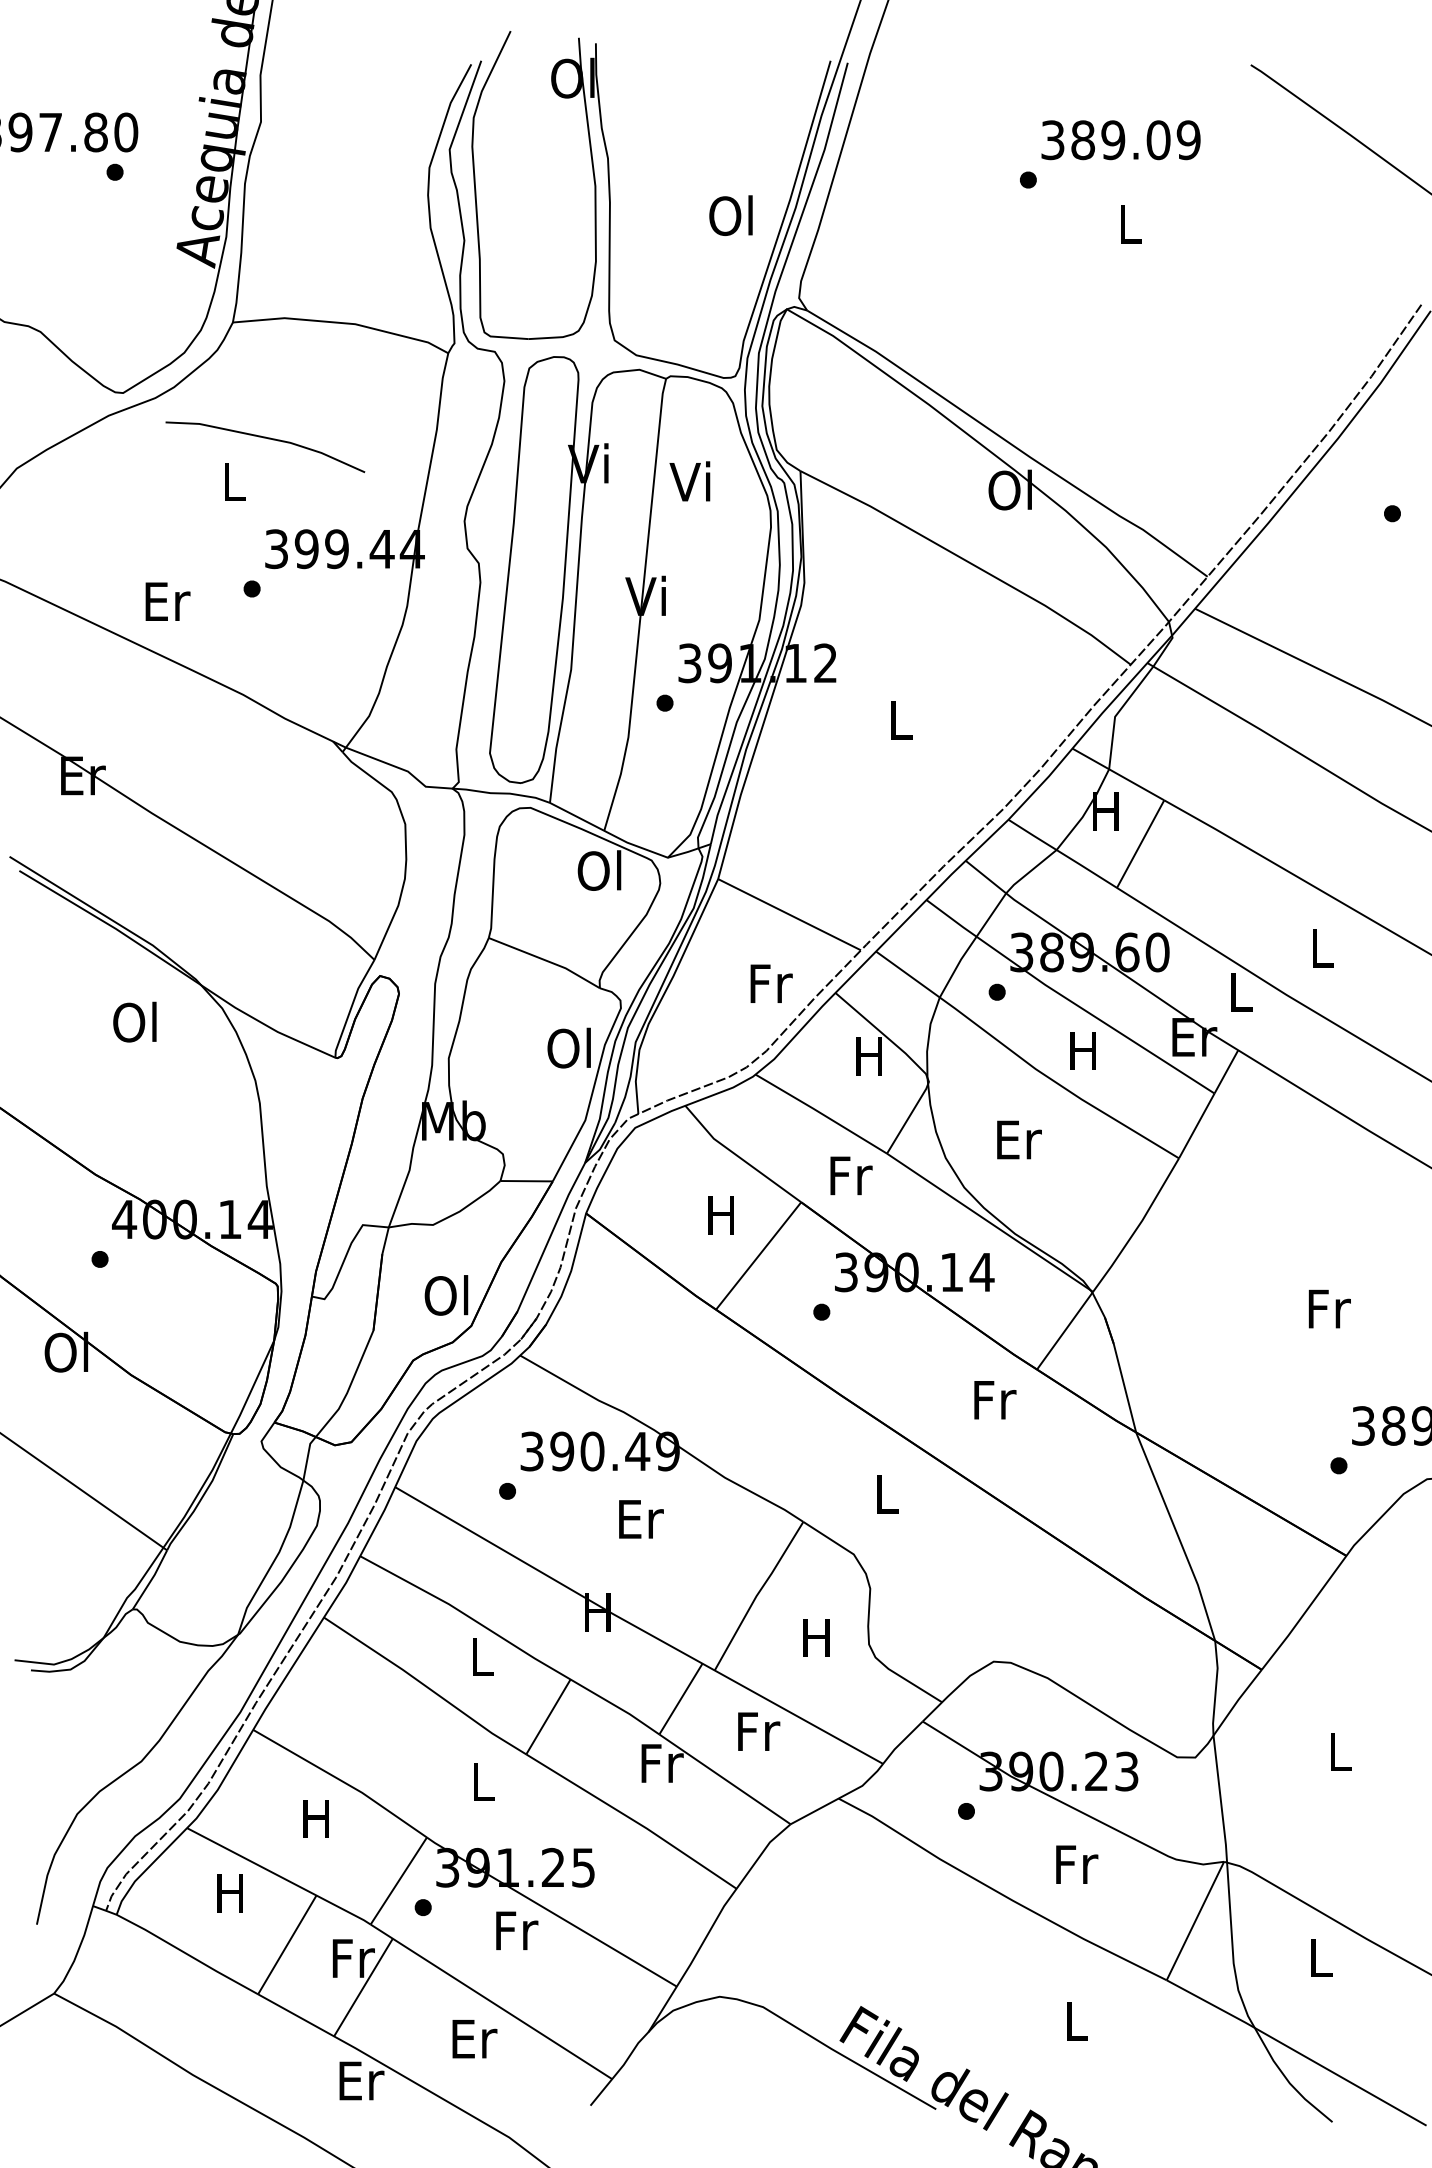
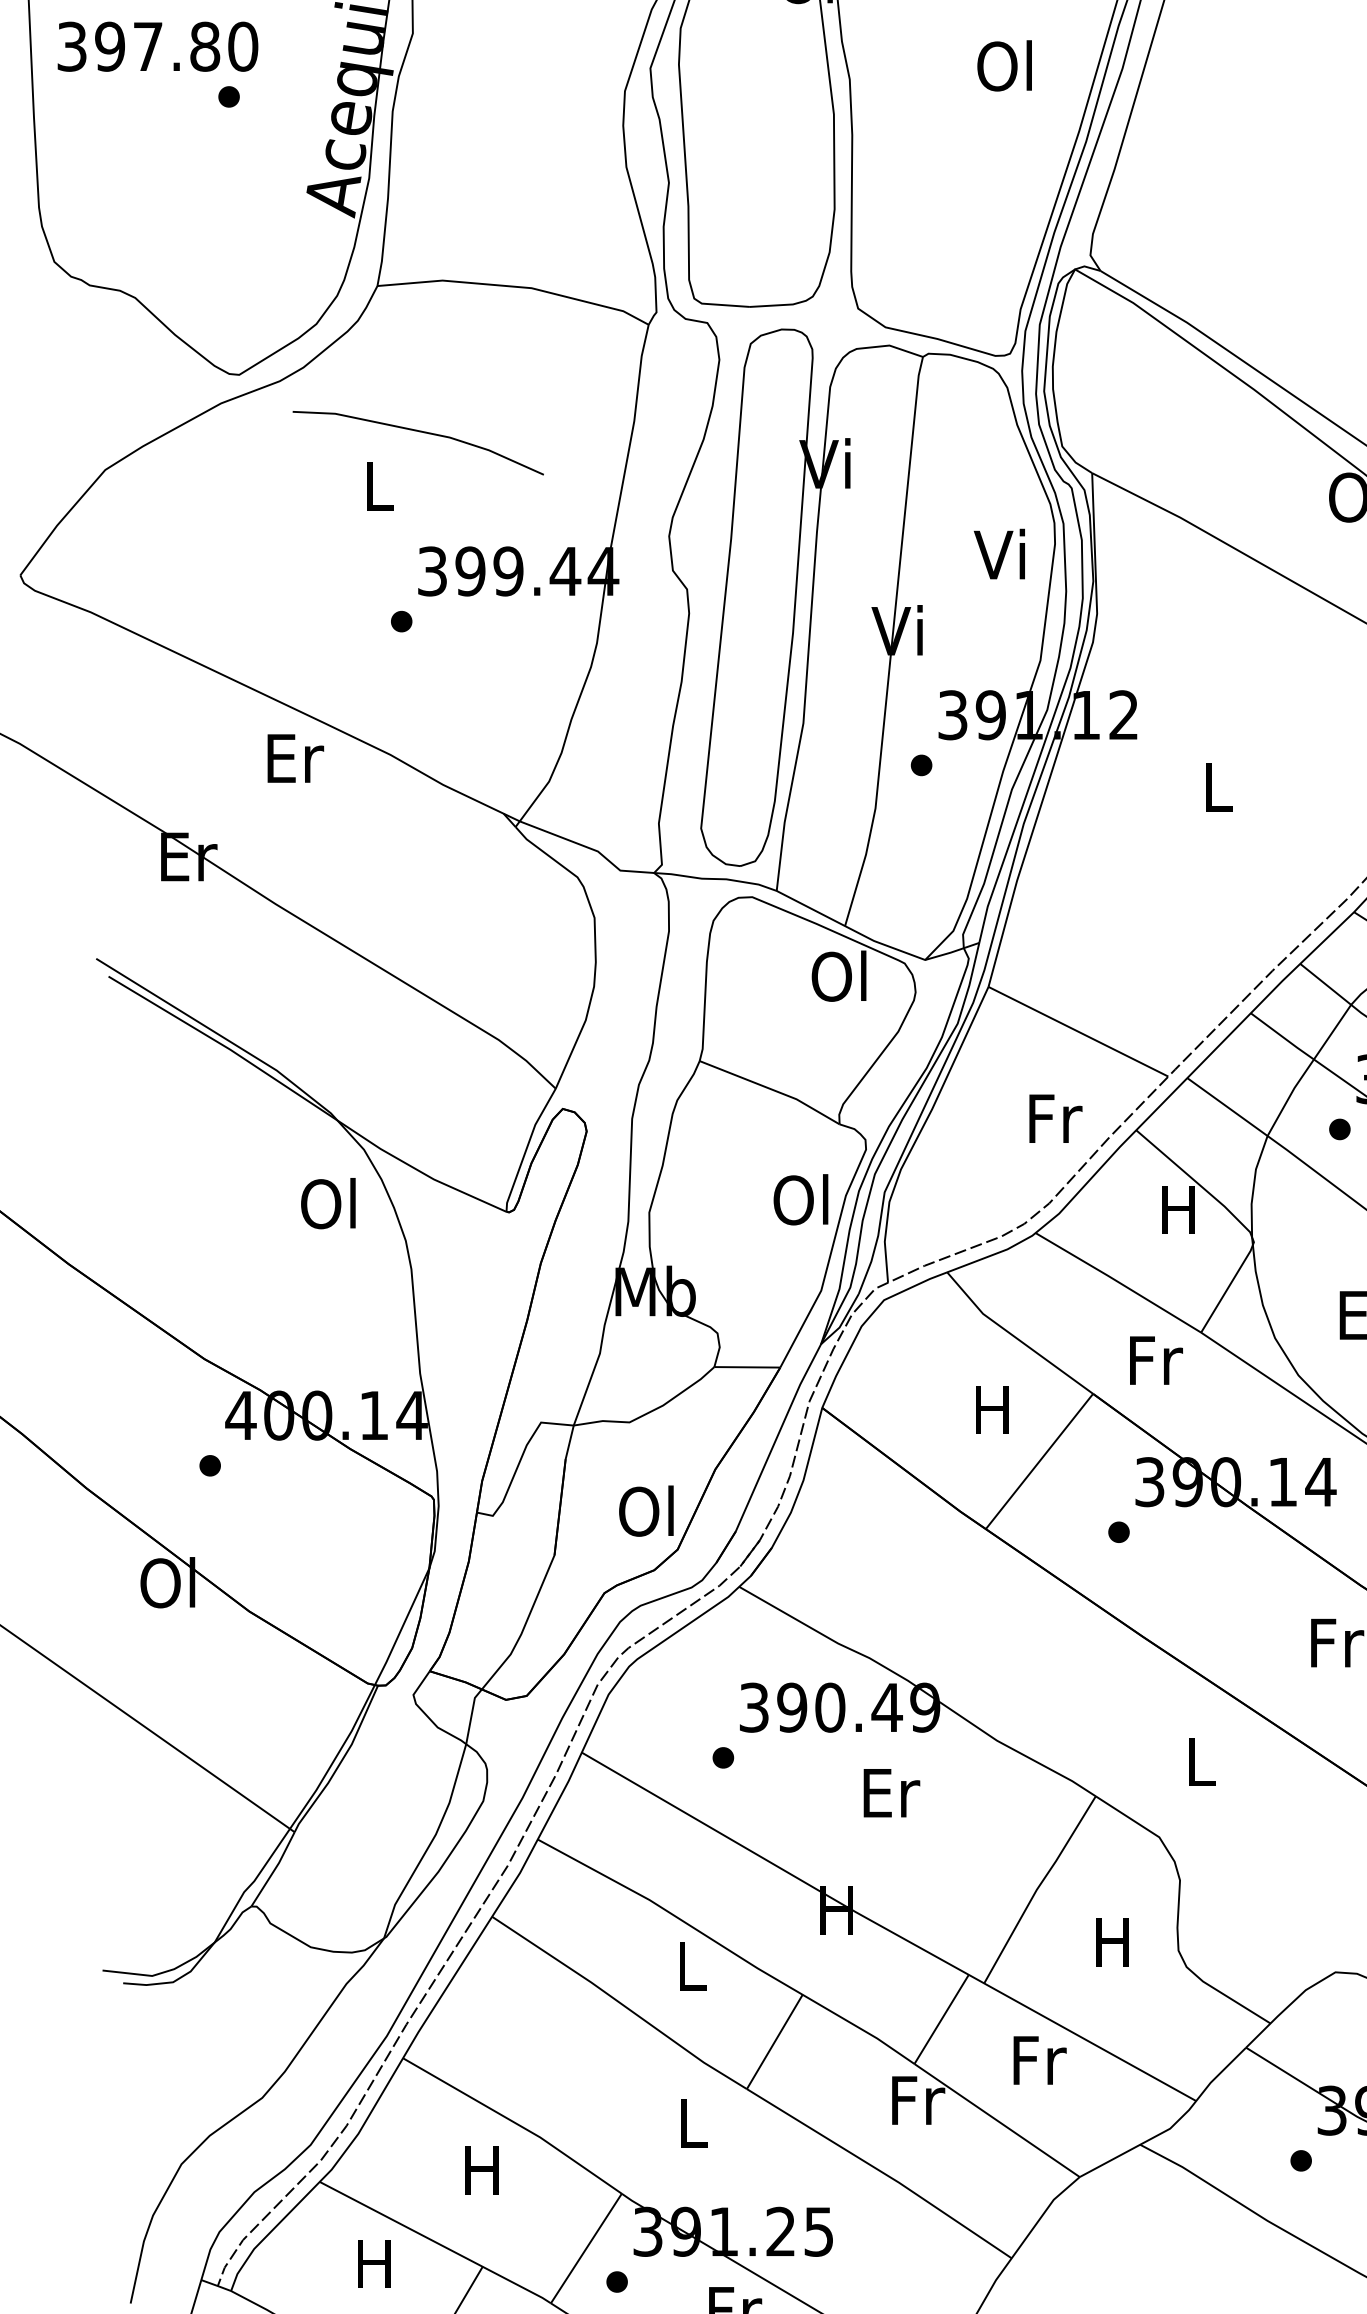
text: (730, 215) -> (1004, 65), moved
text: (689, 481) -> (999, 554), moved
text: (167, 601) -> (295, 758), moved
text: (134, 1021) -> (327, 1202), moved

